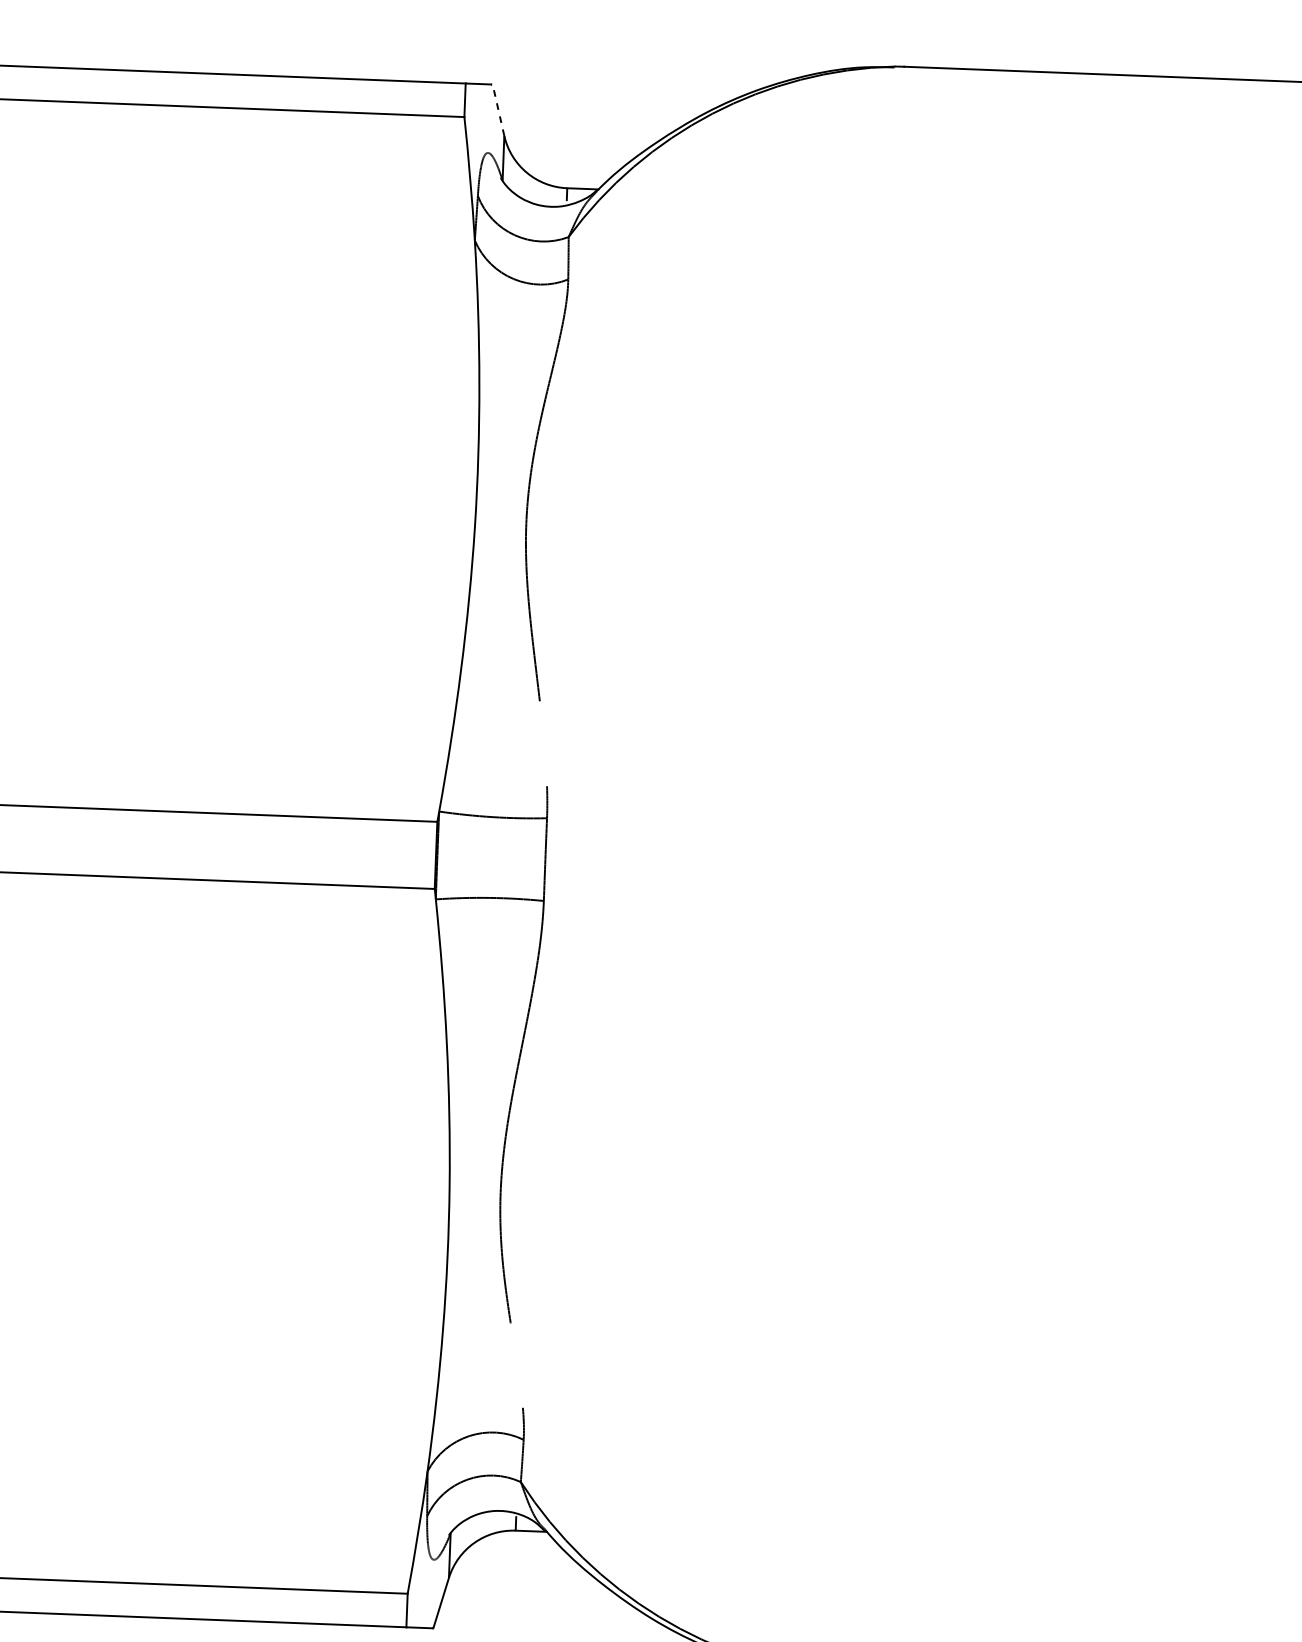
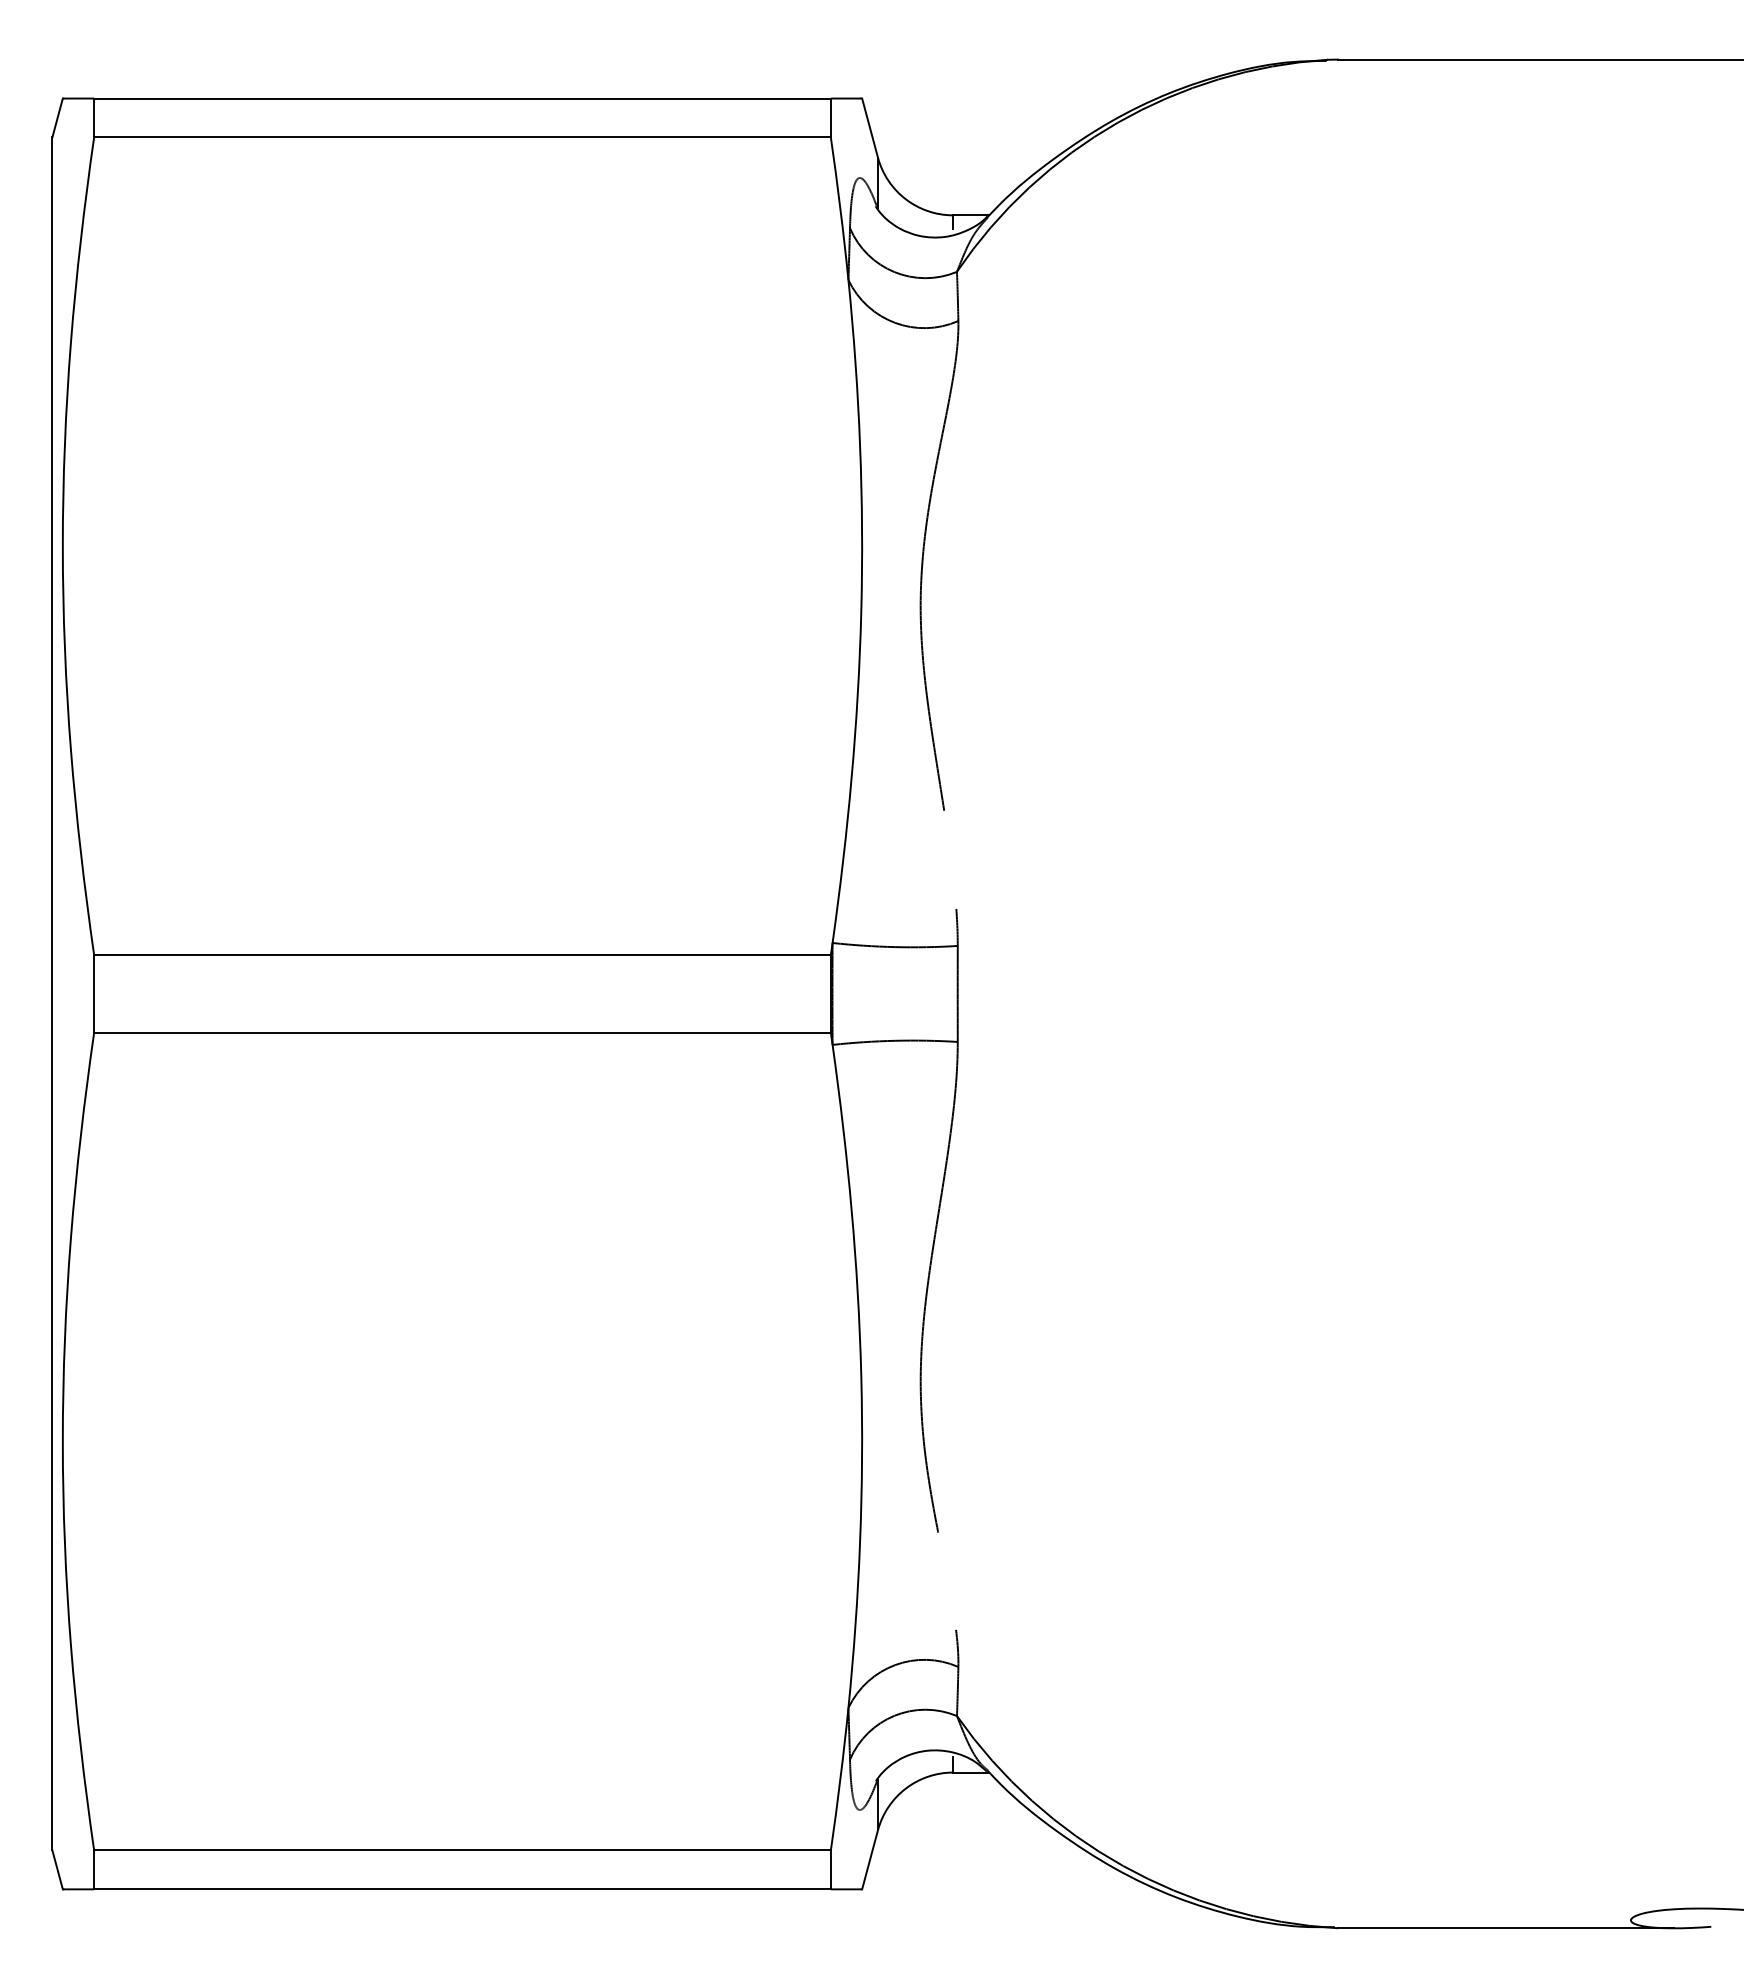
line: (498, 110) -> (870, 128), dashed -> solid

